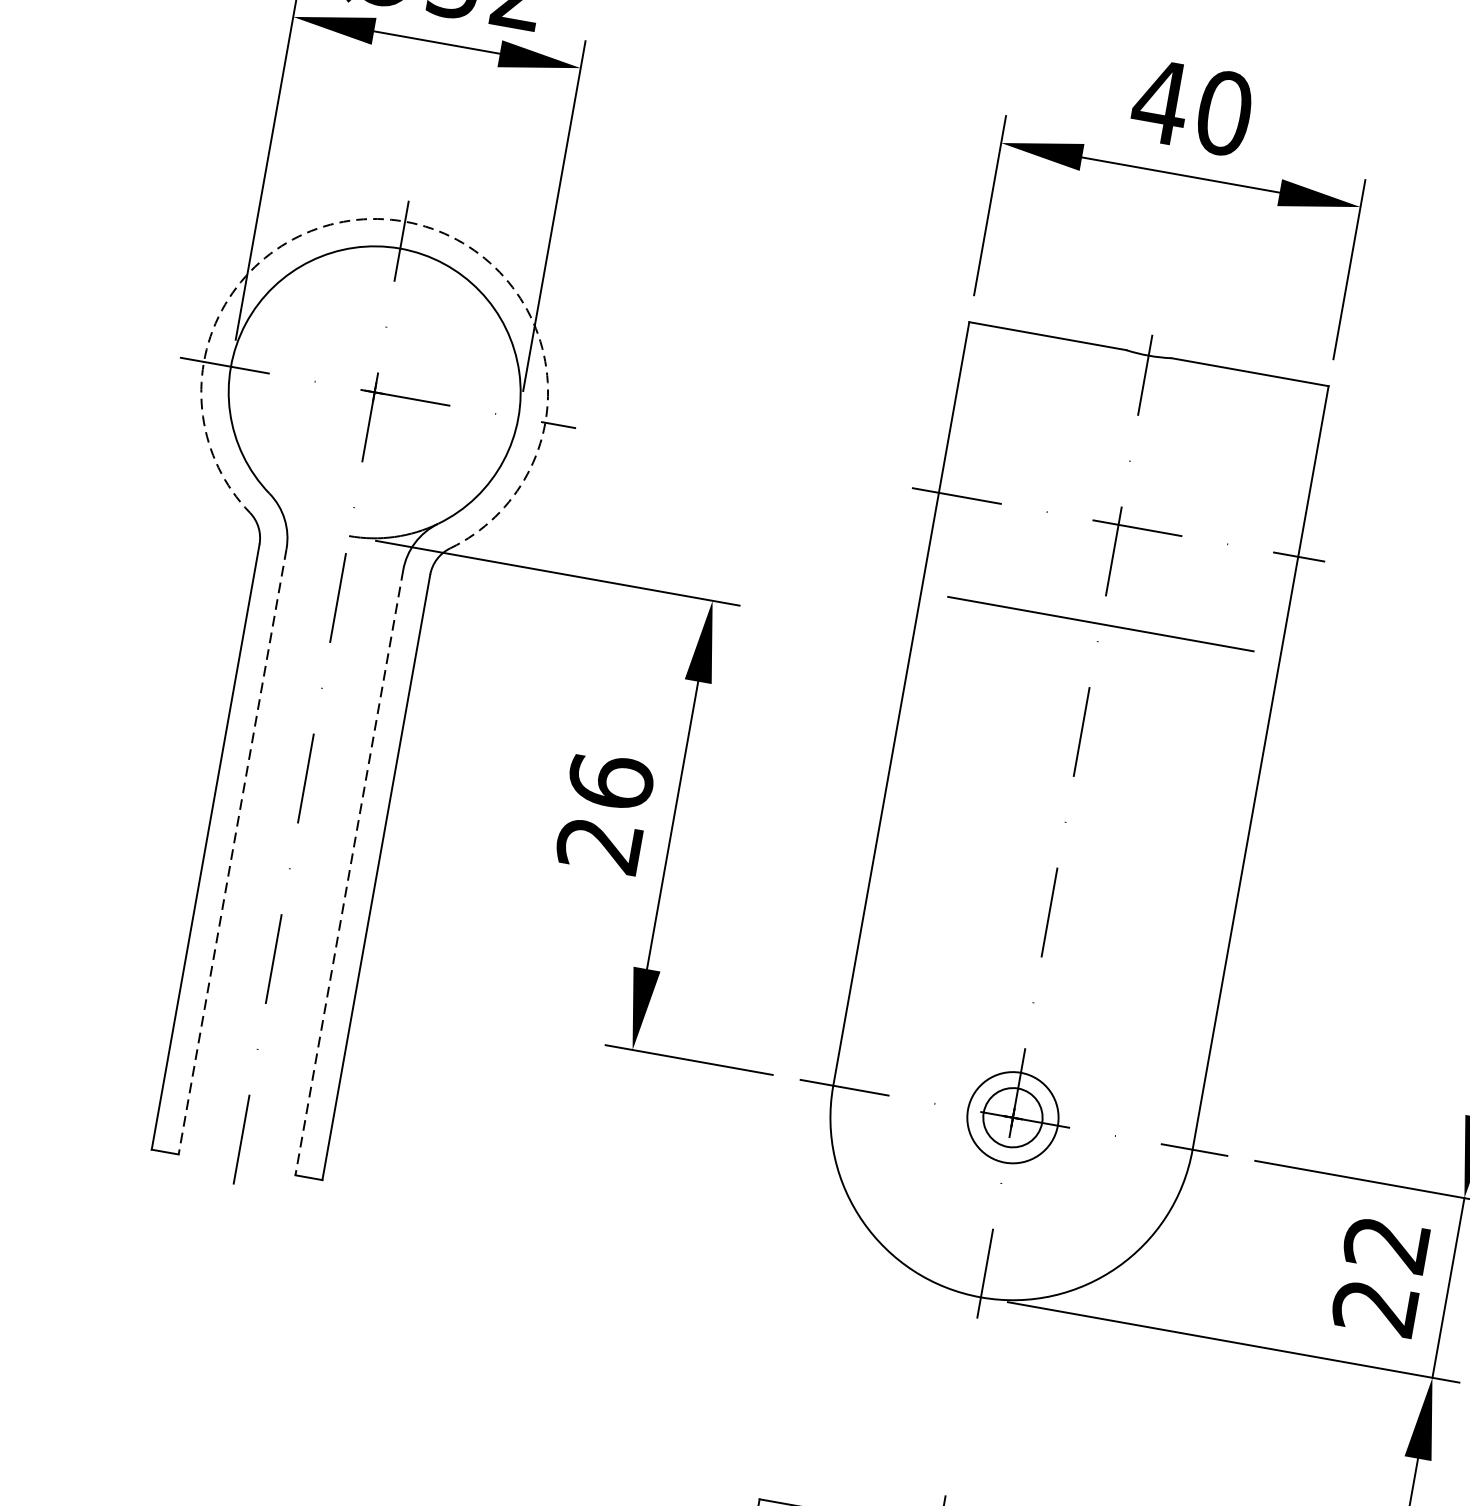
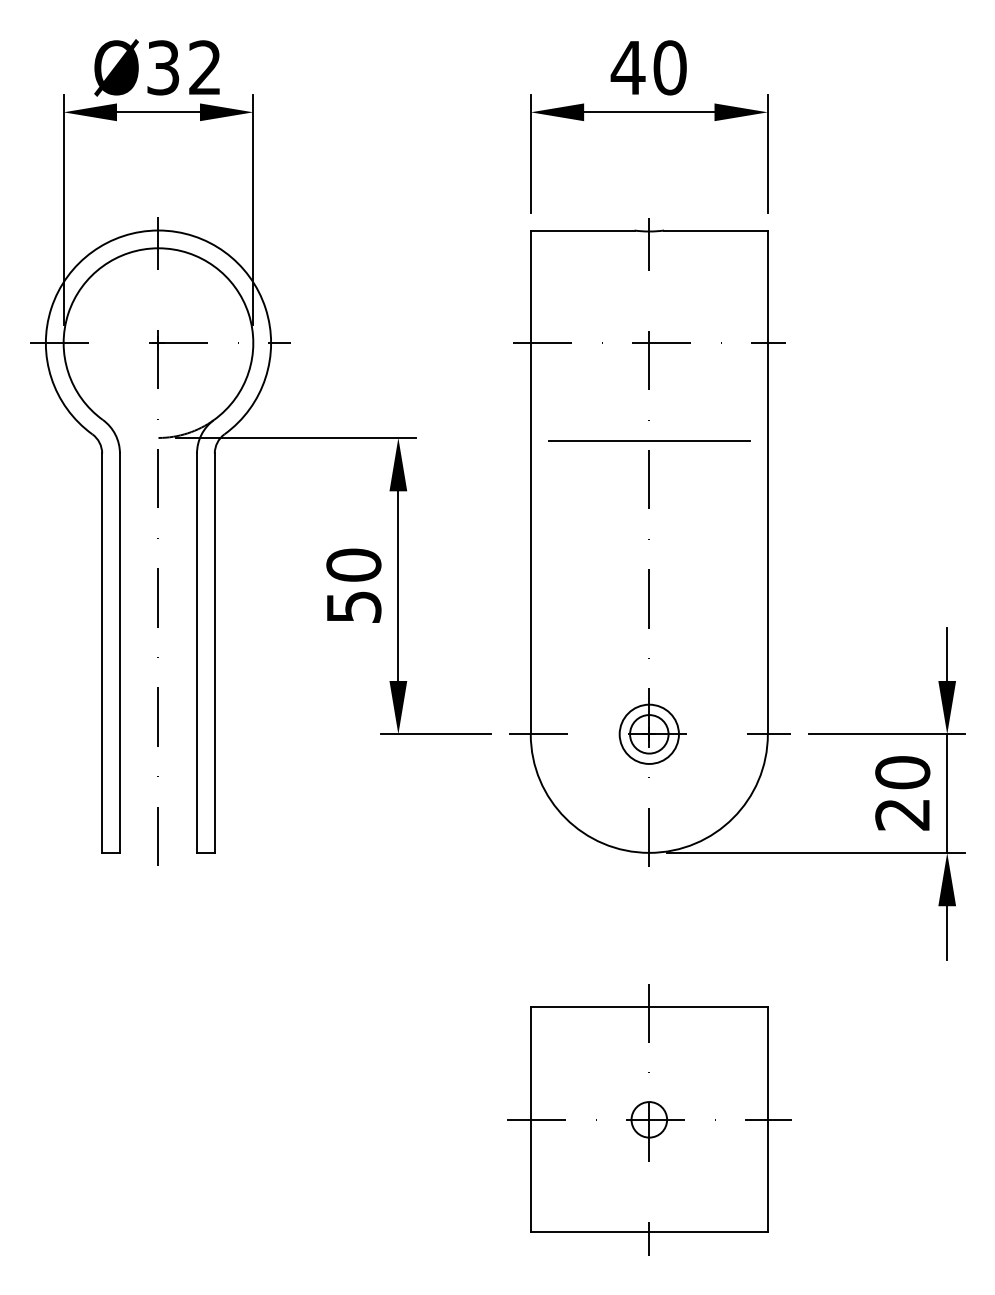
arc: (405, 221) -> (158, 230), dashed -> solid
line: (1101, 623) -> (649, 440), moved
text: (604, 812) -> (353, 585), 26 -> 50
line: (231, 852) -> (119, 653), dashed -> solid
line: (350, 873) -> (197, 653), dashed -> solid
text: (1386, 1243) -> (902, 772), 22 -> 20

